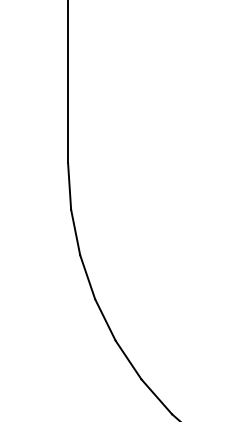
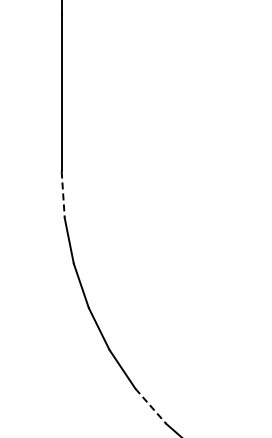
line: (69, 187) -> (63, 195), solid -> dashed
line: (157, 397) -> (151, 406), solid -> dashed

